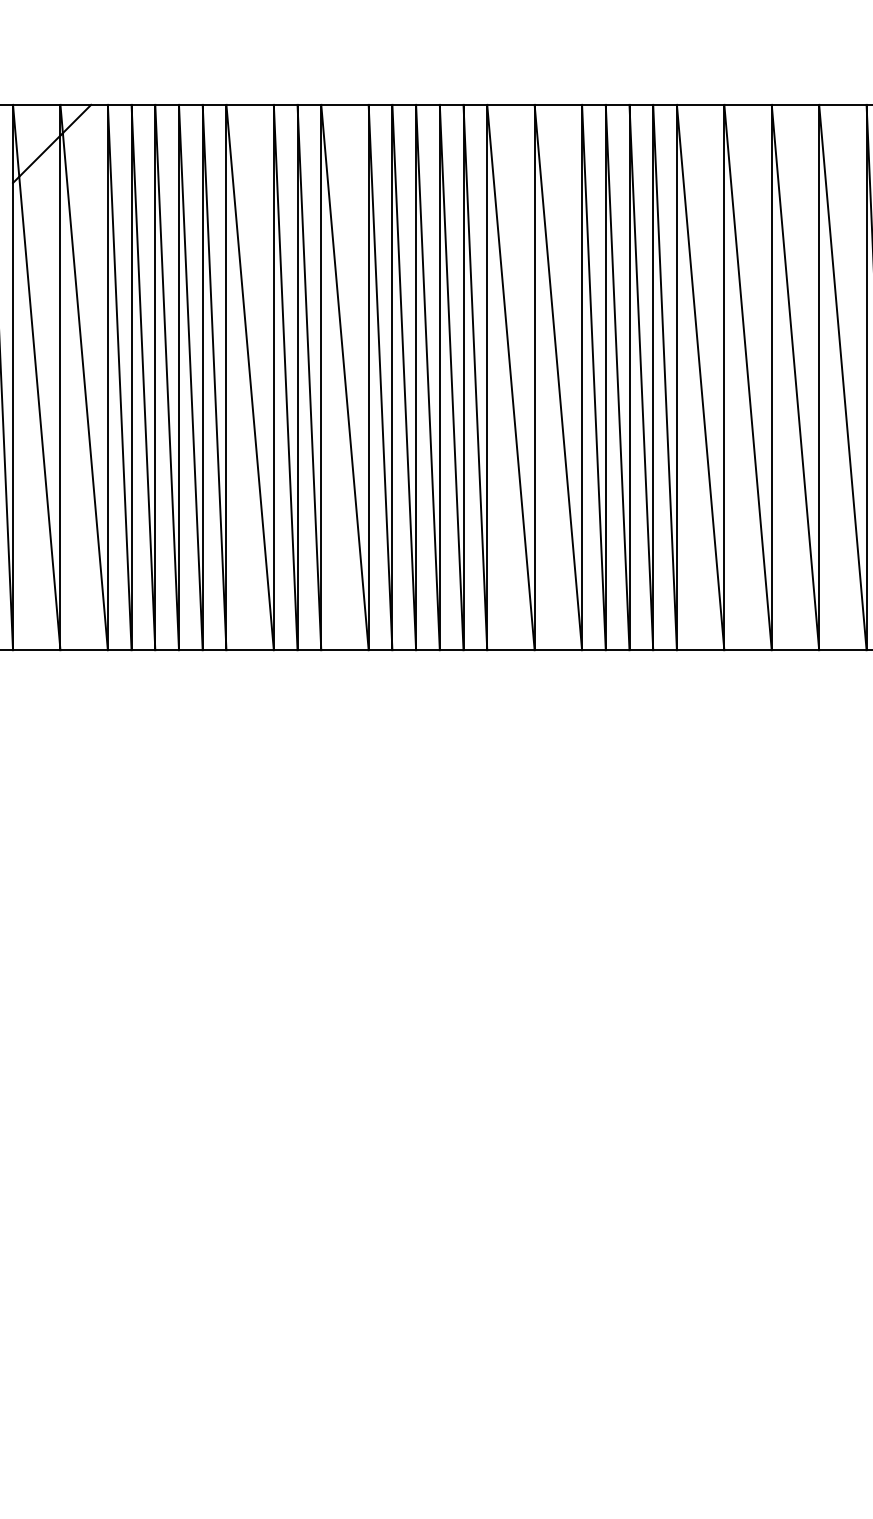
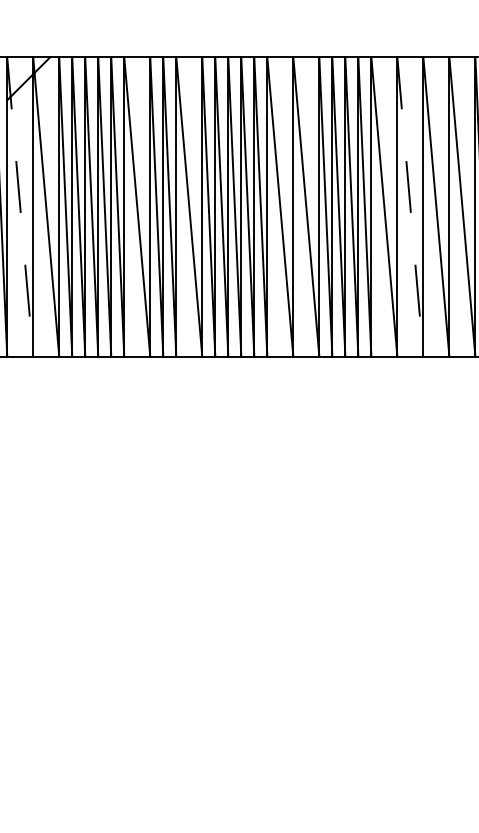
line: (37, 378) -> (20, 207), solid -> dashed
line: (748, 378) -> (410, 207), solid -> dashed

